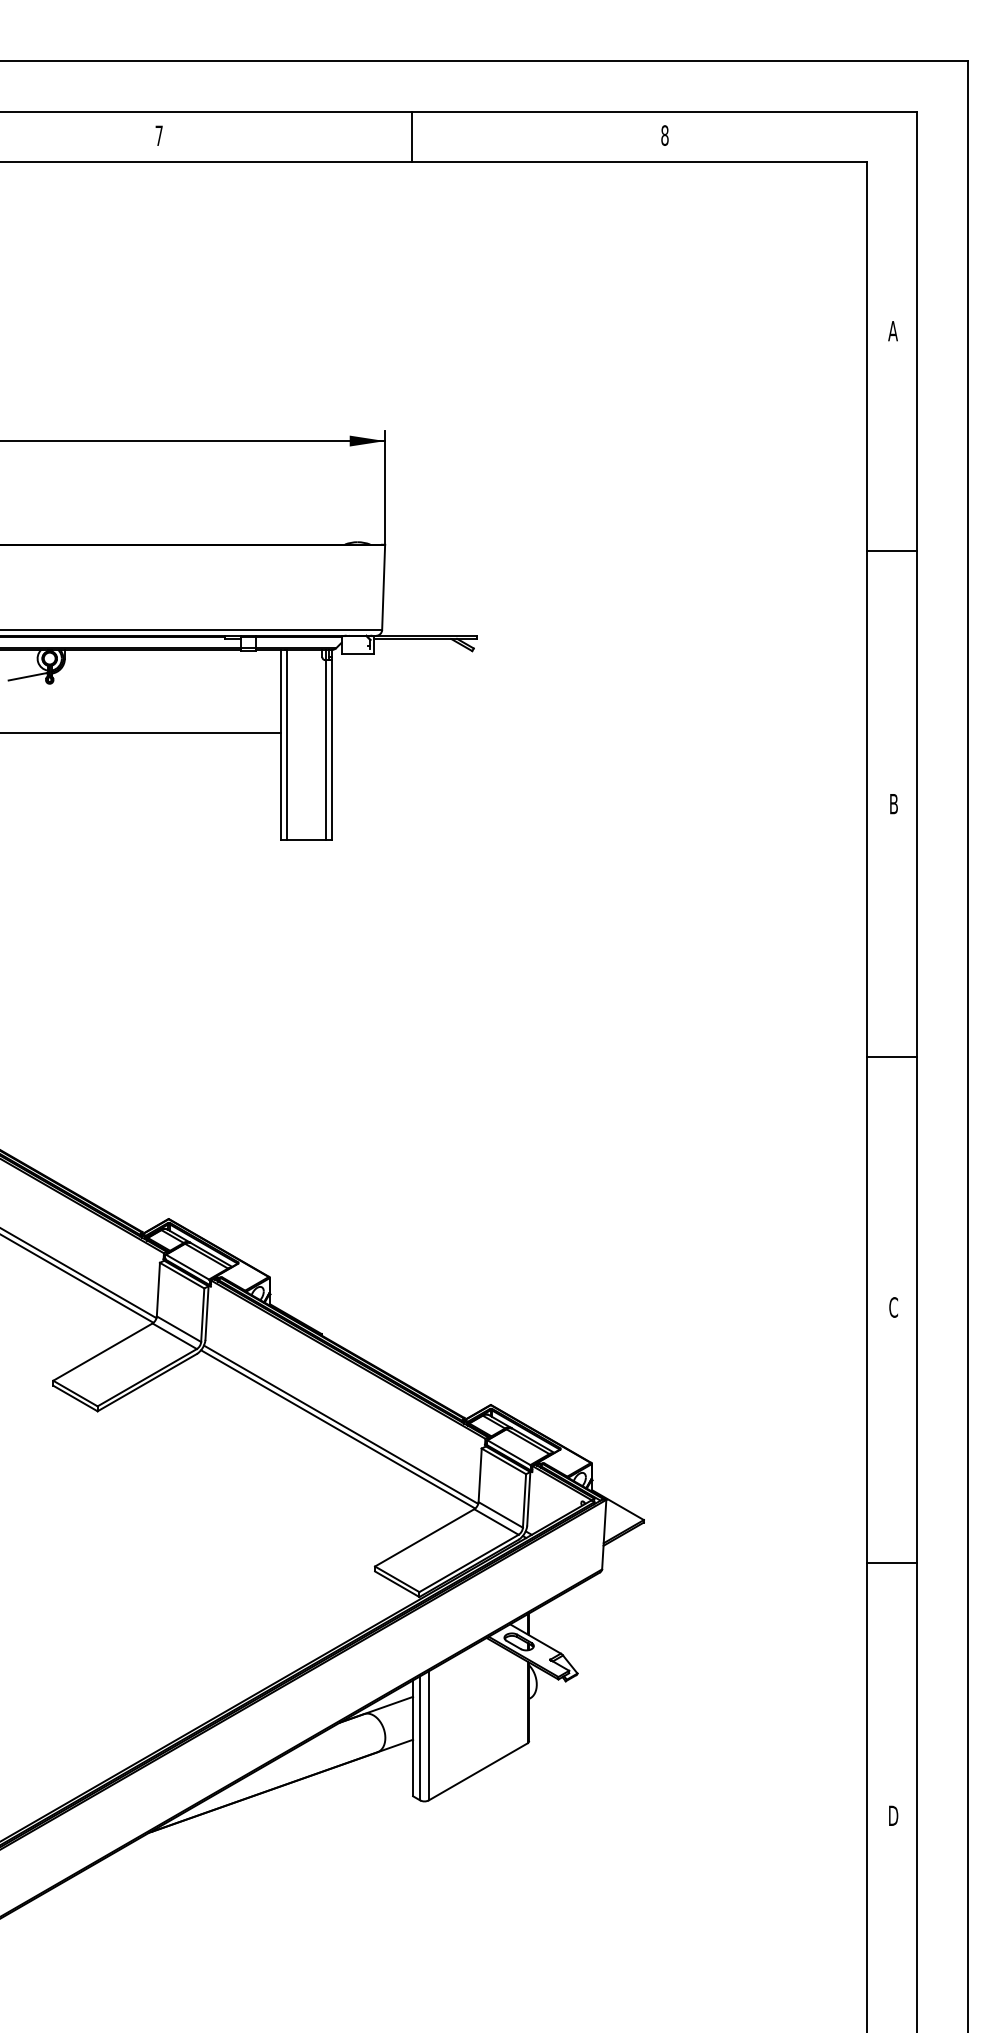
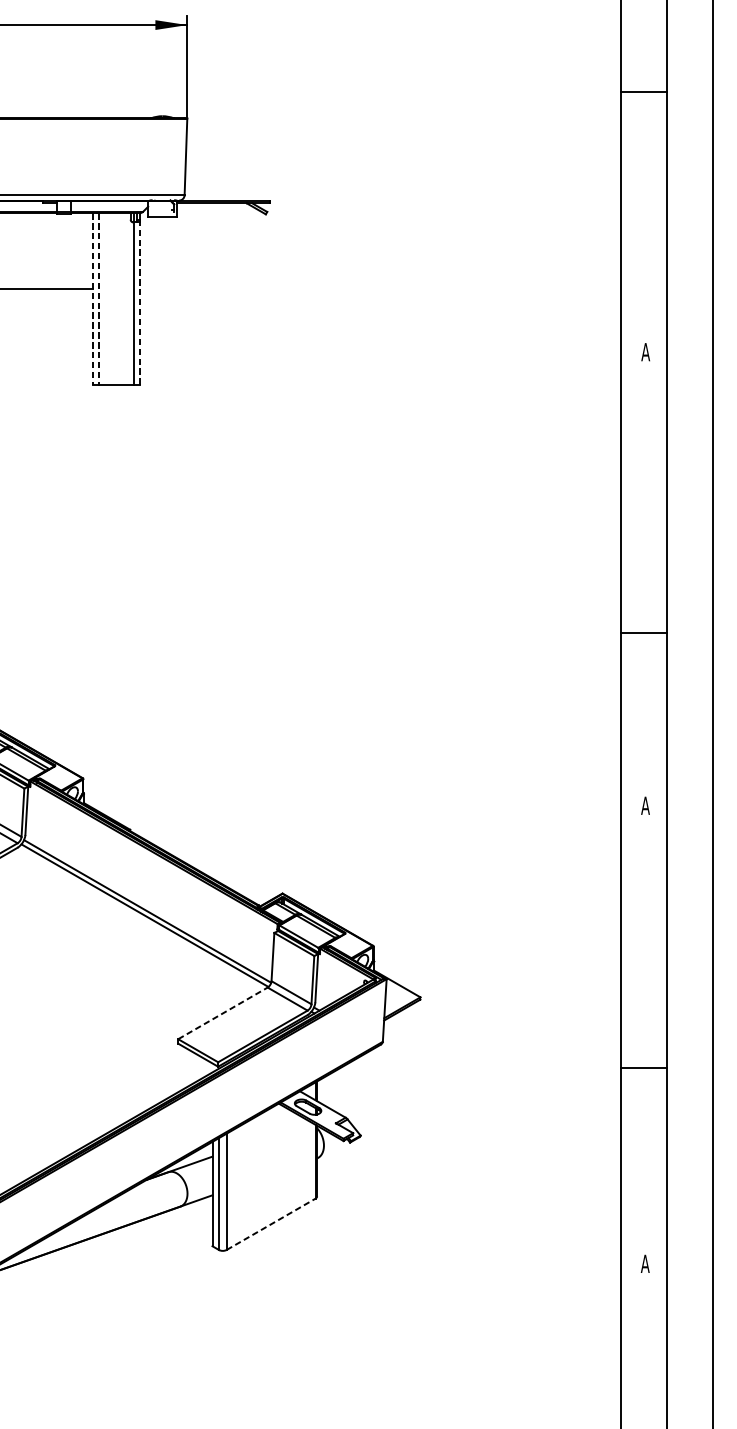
line: (891, 551) -> (643, 92), moved
line: (280, 745) -> (93, 299), solid -> dashed
line: (286, 745) -> (98, 299), solid -> dashed
line: (332, 750) -> (139, 303), solid -> dashed
text: (893, 804) -> (645, 352), B -> A
line: (891, 1057) -> (643, 633), moved
text: (893, 1307) -> (645, 805), C -> A
line: (425, 1537) -> (223, 1013), solid -> dashed
line: (891, 1562) -> (643, 1068), moved
line: (478, 1771) -> (271, 1223), solid -> dashed
text: (893, 1815) -> (645, 1263), D -> A

